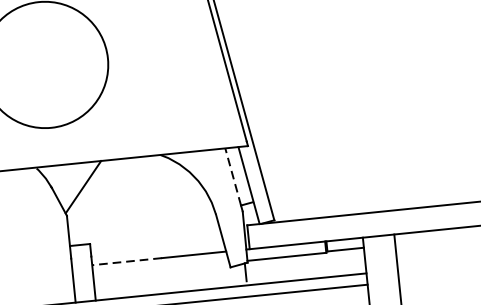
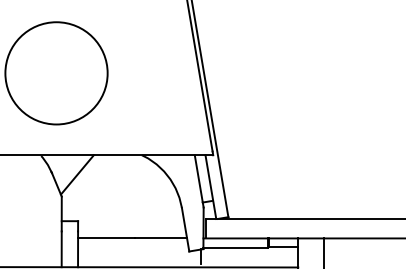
line: (232, 176) -> (198, 178), dashed -> solid
line: (125, 261) -> (105, 238), dashed -> solid

